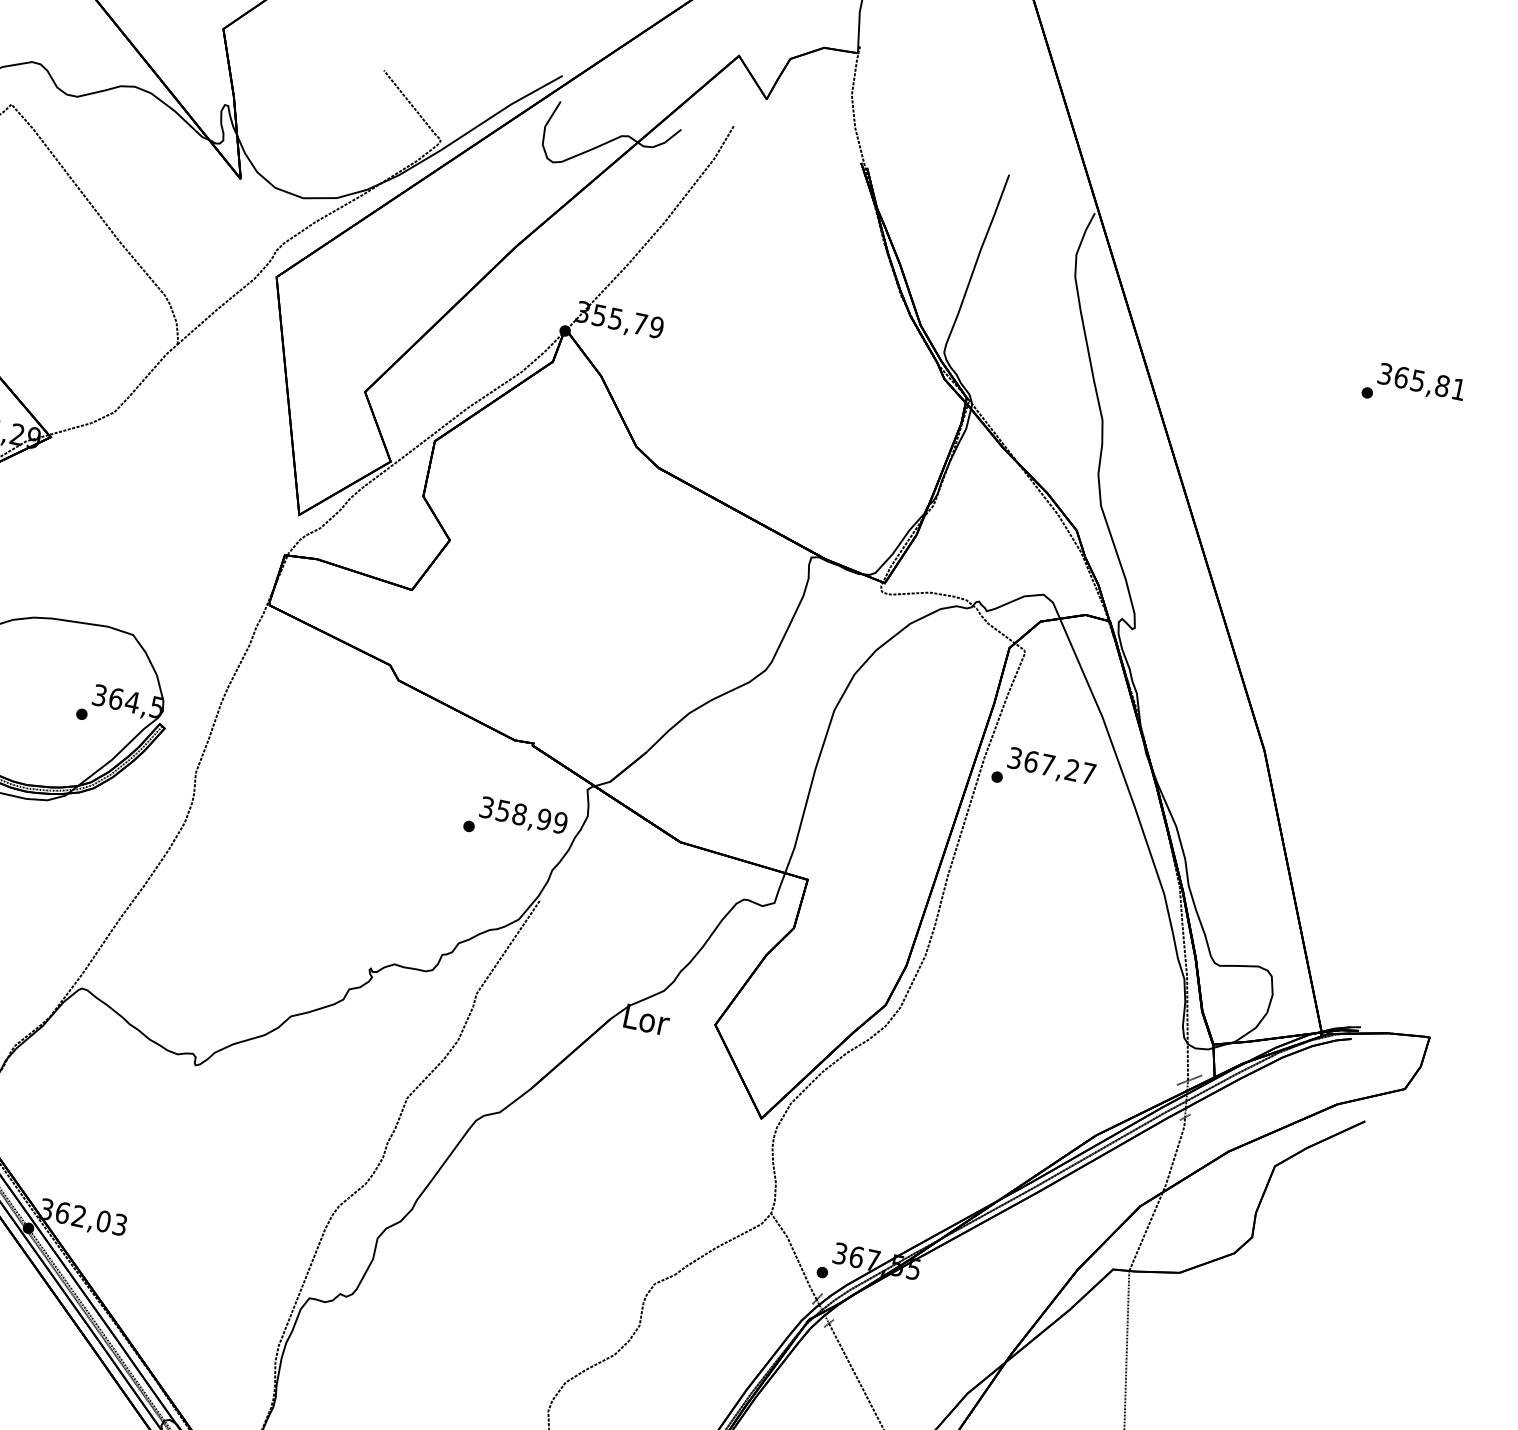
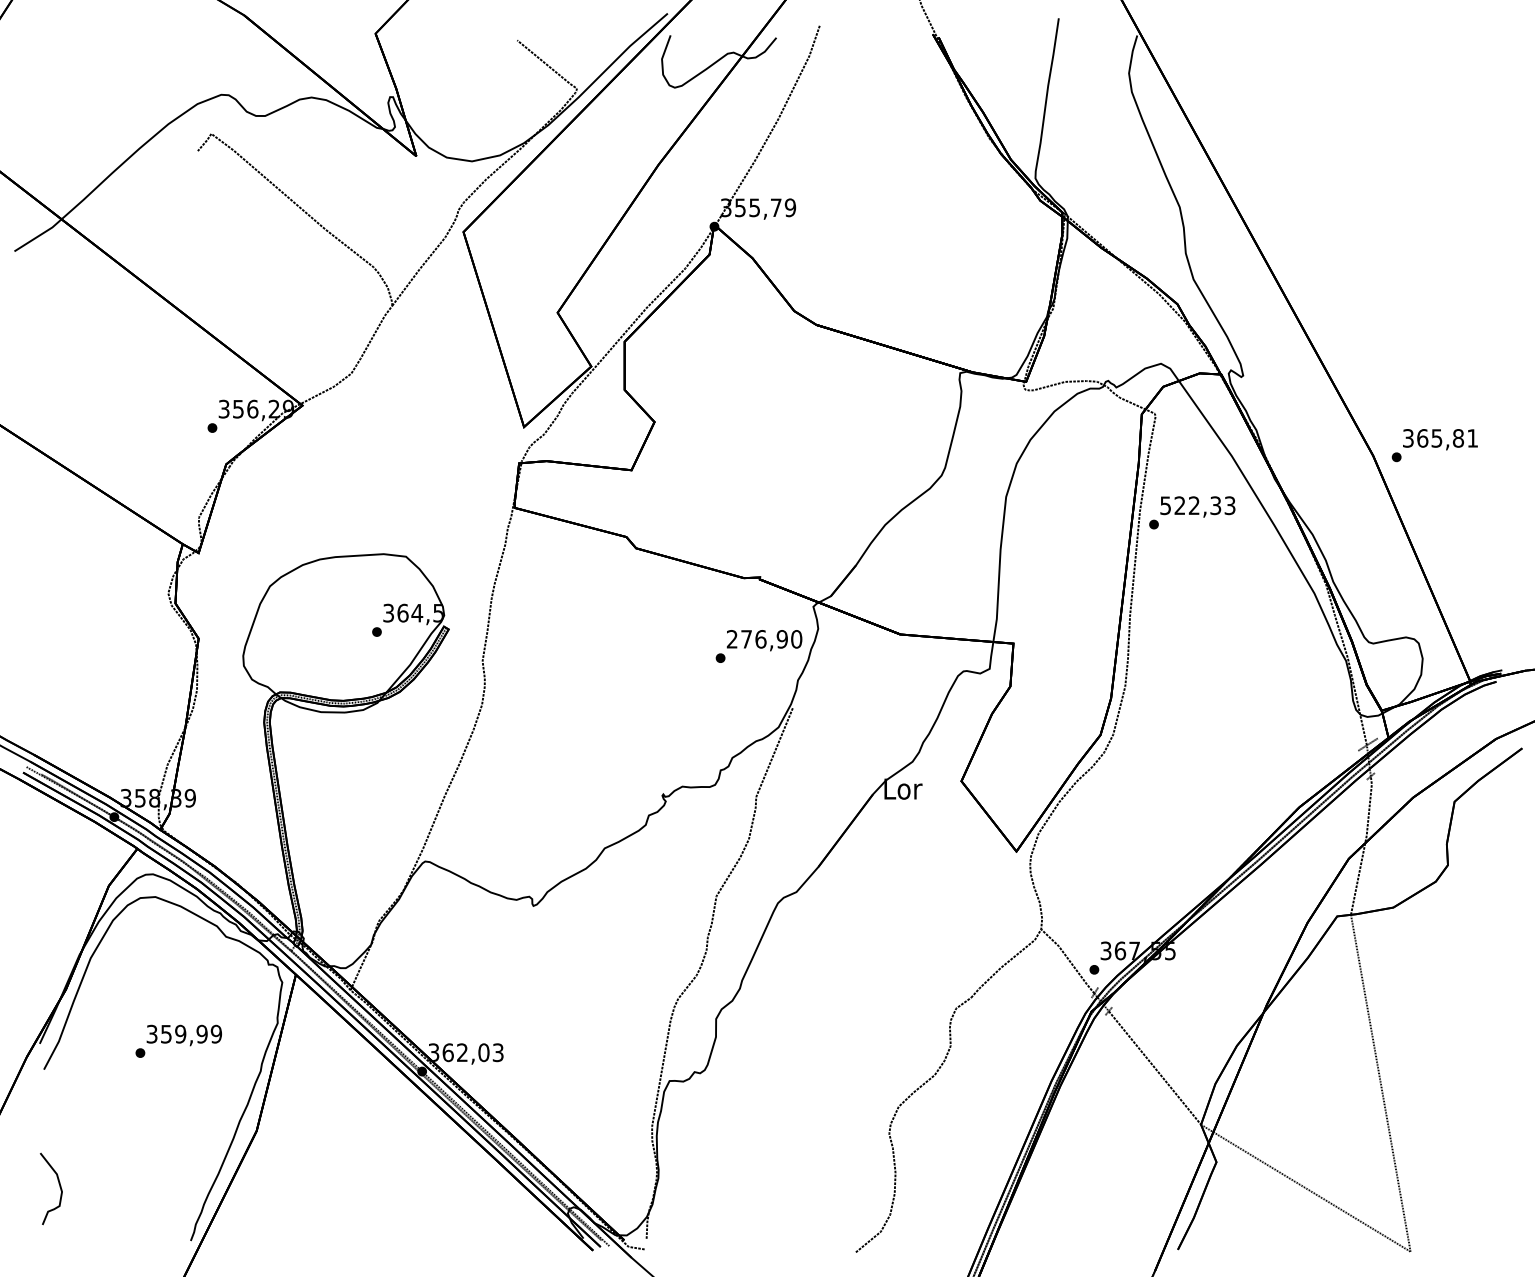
text: (1413, 388) -> (1434, 445), moved
text: (1051, 765) -> (1197, 505), 367,27 -> 522,33
text: (523, 815) -> (764, 639), 358,99 -> 276,90

